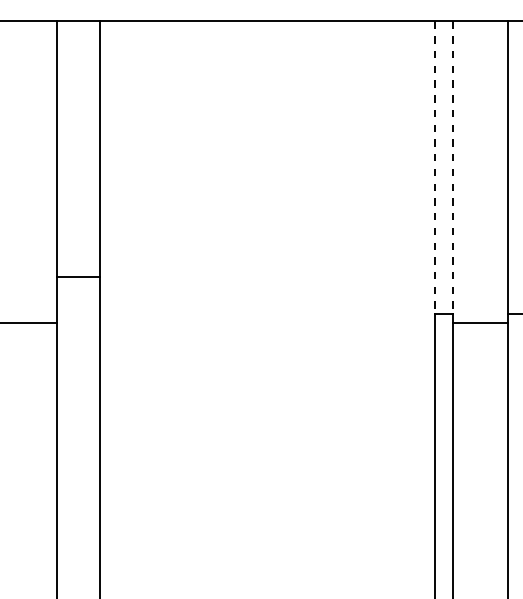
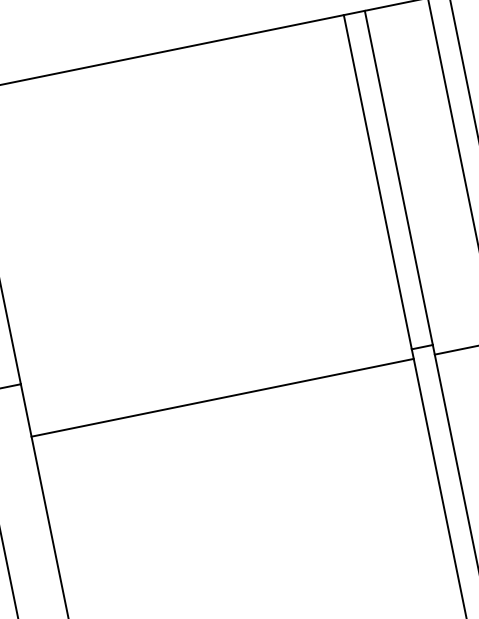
line: (434, 168) -> (377, 182), dashed -> solid
line: (453, 168) -> (399, 178), dashed -> solid
line: (266, 322) -> (221, 397), added

